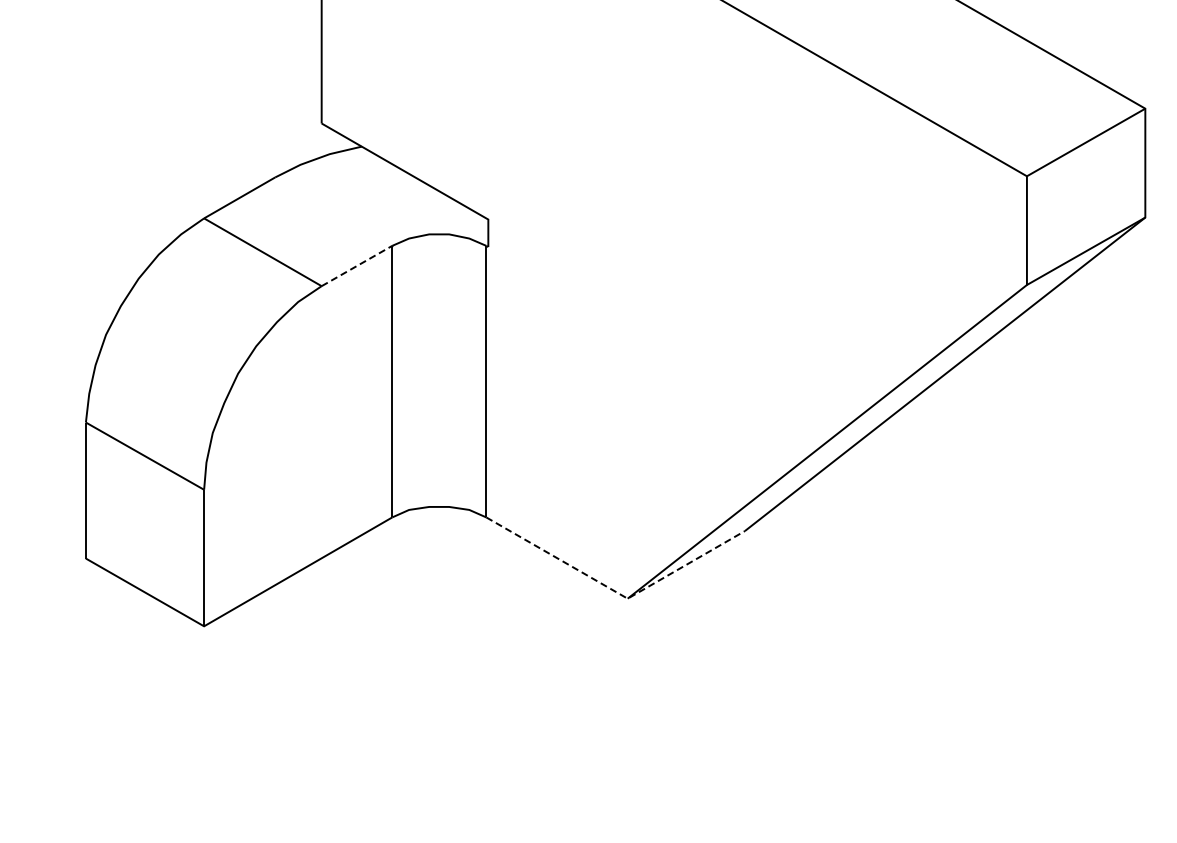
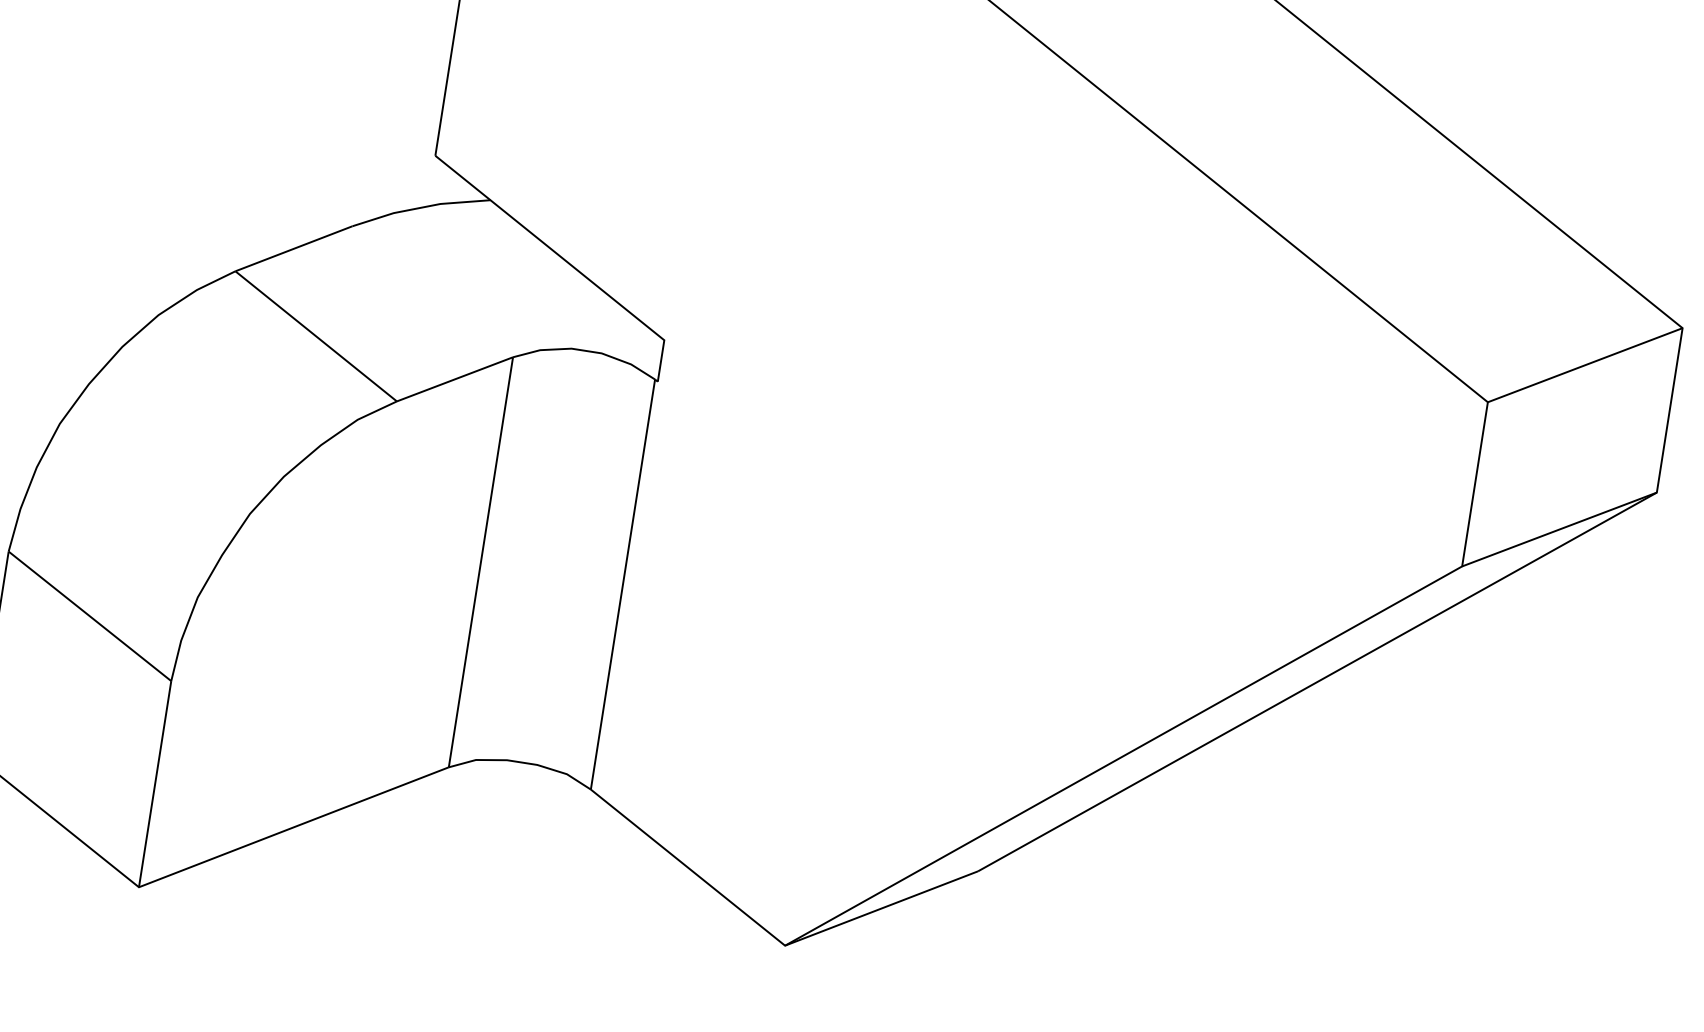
line: (357, 265) -> (455, 378), dashed -> solid
line: (616, 592) -> (769, 933), dashed -> solid

